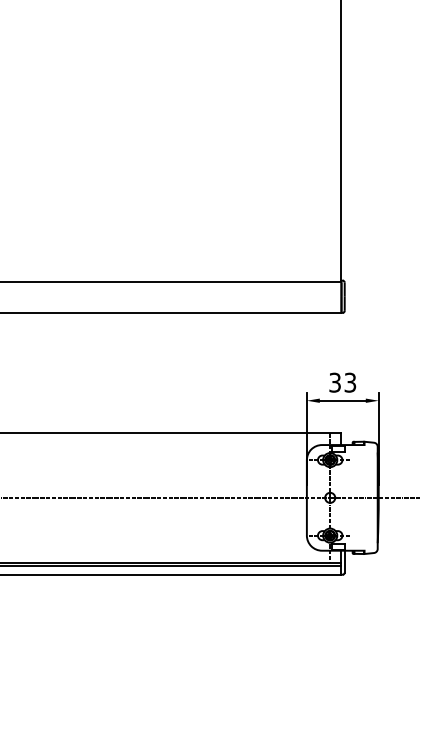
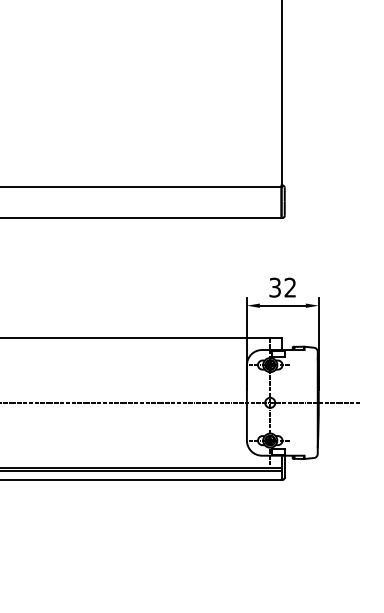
text: (350, 382) -> (290, 287), 33 -> 32

